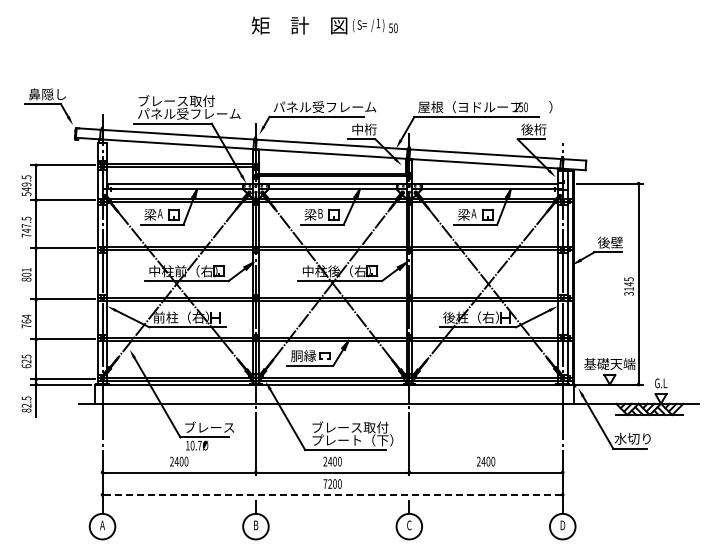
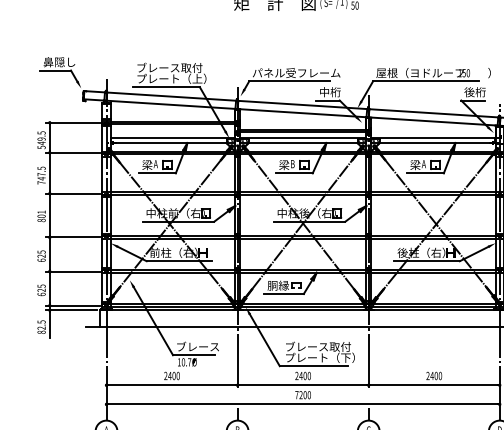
text: (189, 113) -> (180, 78), パネル受フレーム -> プレート（上）
text: (26, 321) -> (41, 256), 764 -> 625
line: (332, 494) -> (303, 404), dashed -> solid

